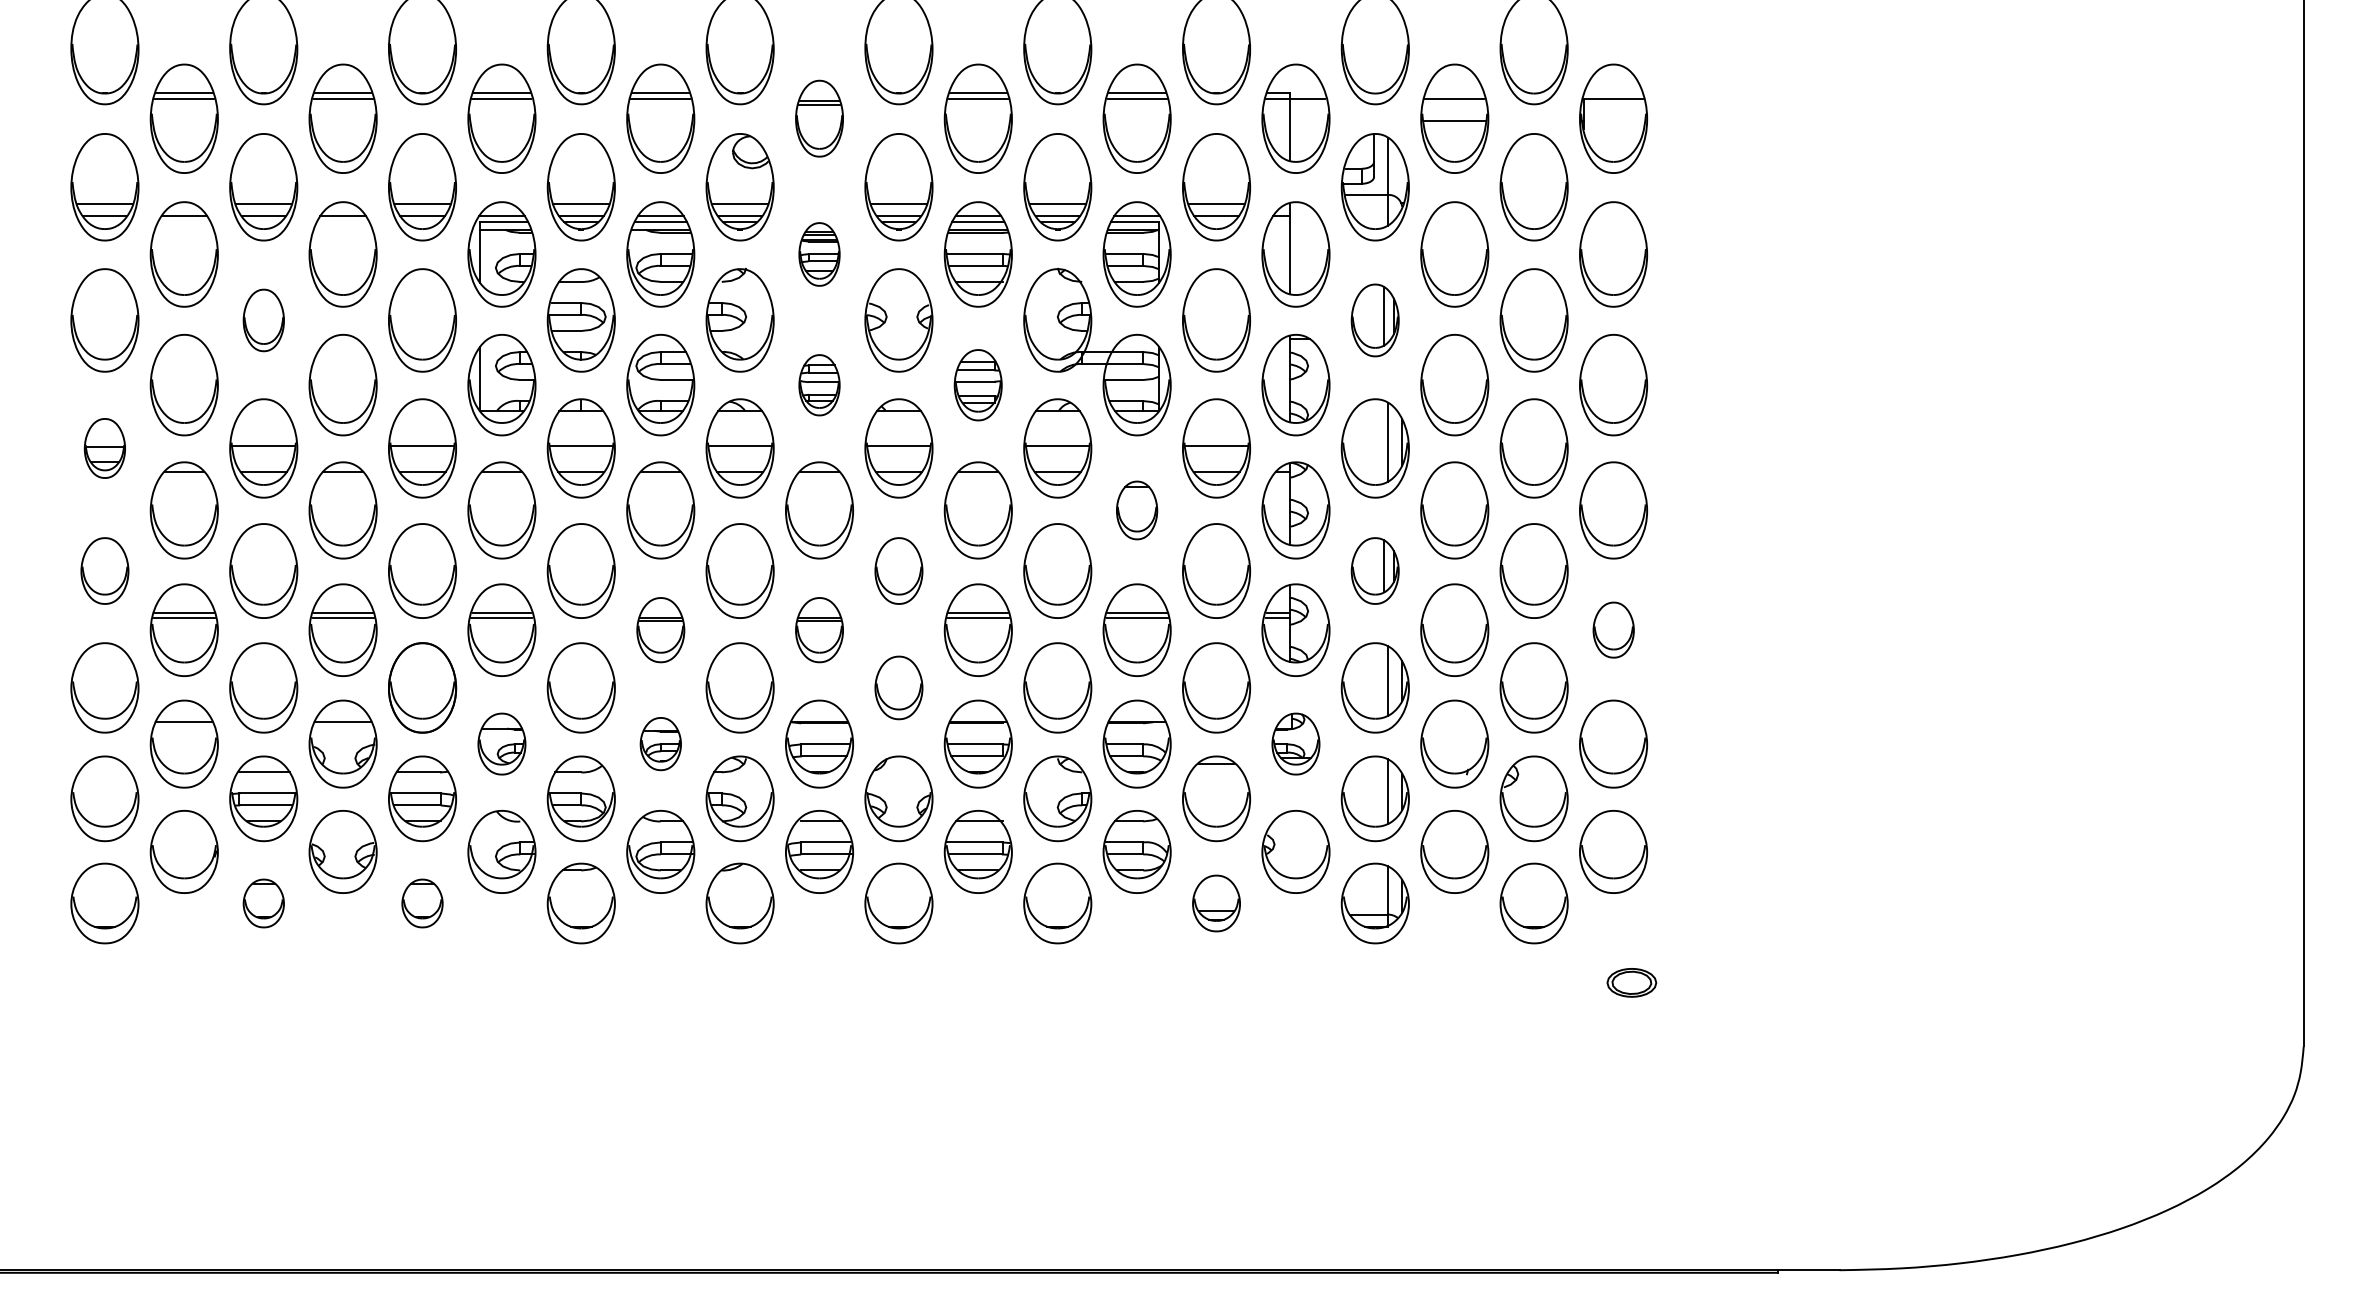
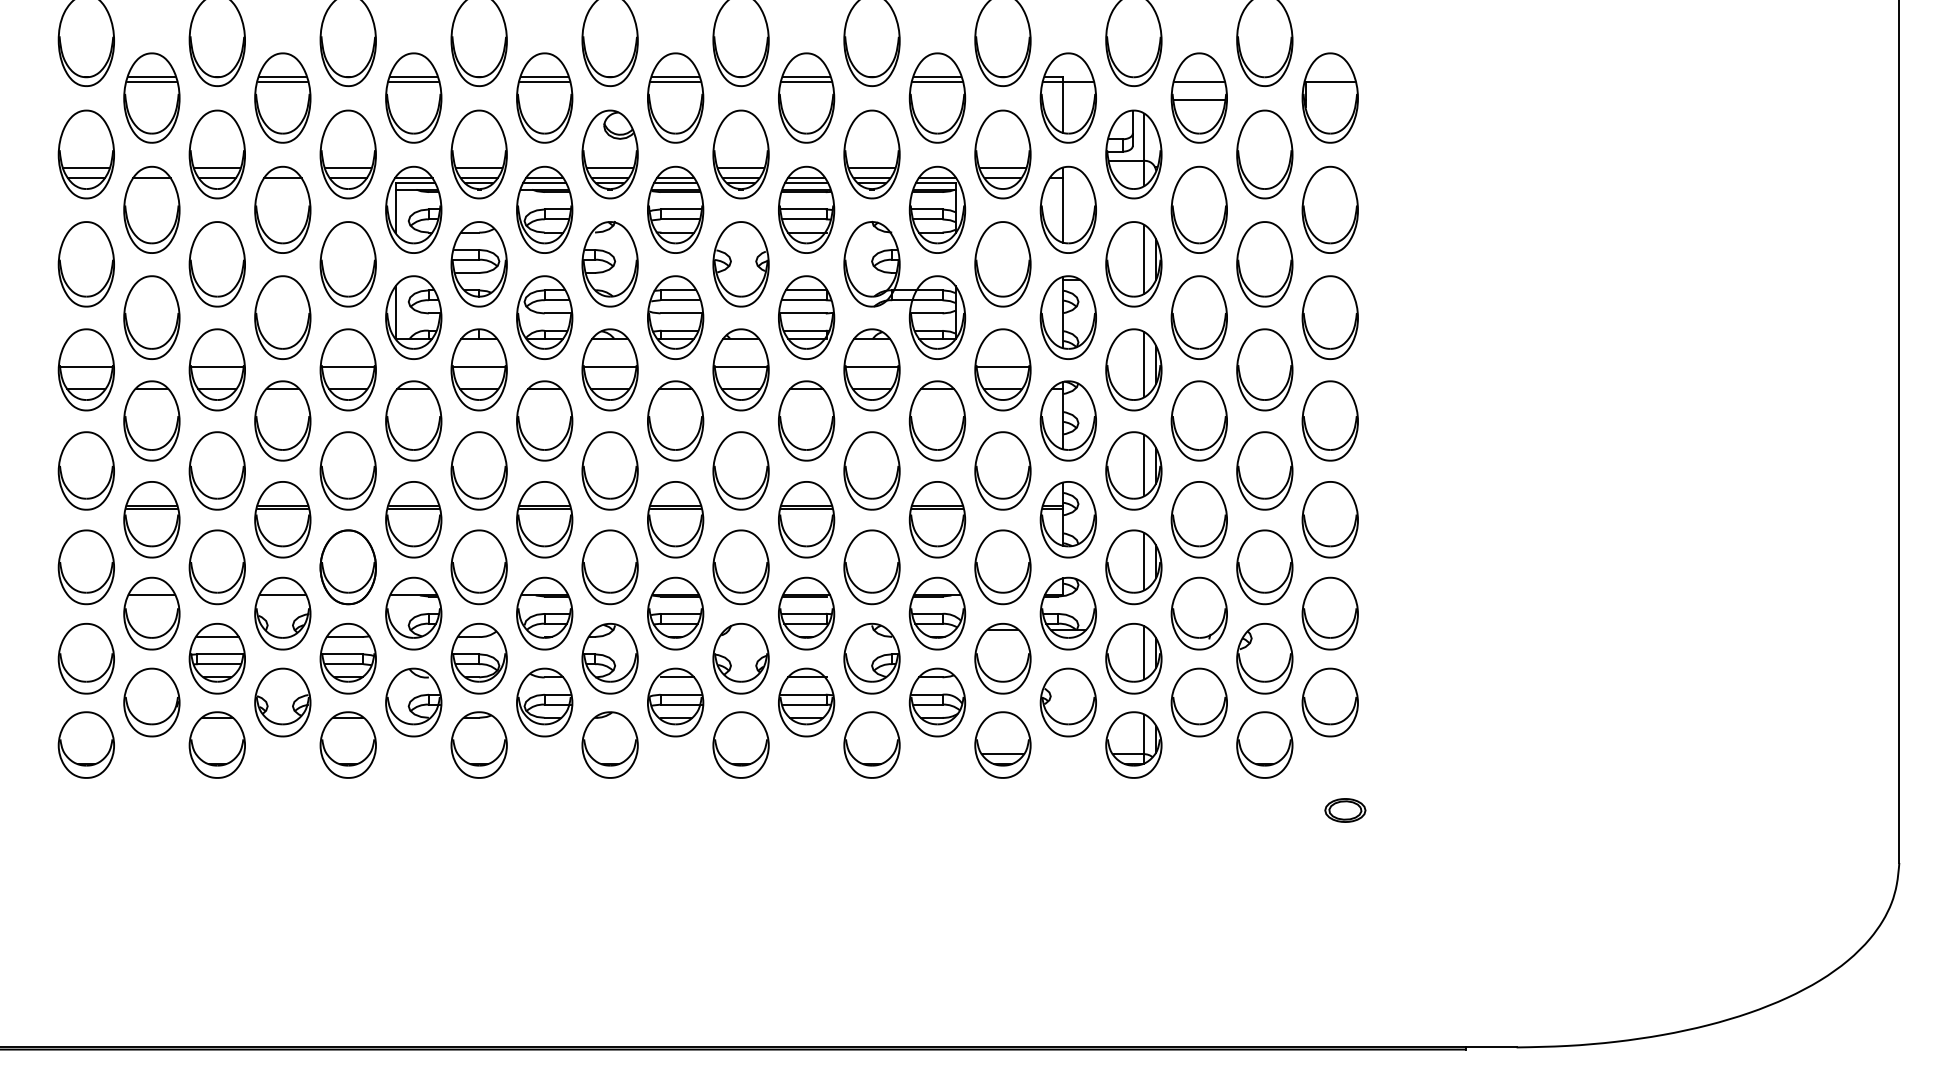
part: (819, 118) -> (675, 97), size x1.43
part: (819, 254) -> (675, 209), size x1.67
part: (263, 320) -> (217, 264), size x1.67
part: (1374, 320) -> (1133, 264), size x1.43
part: (819, 385) -> (675, 317), size x1.67
part: (977, 385) -> (805, 317), size x1.43
part: (104, 448) -> (86, 369), size x1.67
part: (1136, 510) -> (936, 421), size x1.67
part: (104, 570) -> (86, 470), size x1.43
part: (898, 570) -> (740, 470), size x1.43
part: (1374, 570) -> (1133, 470), size x1.43
part: (660, 629) -> (544, 519), size x1.43
part: (819, 629) -> (675, 519), size x1.43
part: (1613, 629) -> (1330, 519), size x1.67
part: (898, 687) -> (740, 566), size x1.43
part: (501, 743) -> (413, 613), size x1.43
part: (660, 743) -> (544, 613), size x1.67
part: (1295, 743) -> (1068, 613), size x1.43
part: (263, 903) -> (217, 745), size x1.67
part: (422, 903) -> (348, 745), size x1.67
part: (1216, 903) -> (1002, 745), size x1.43

